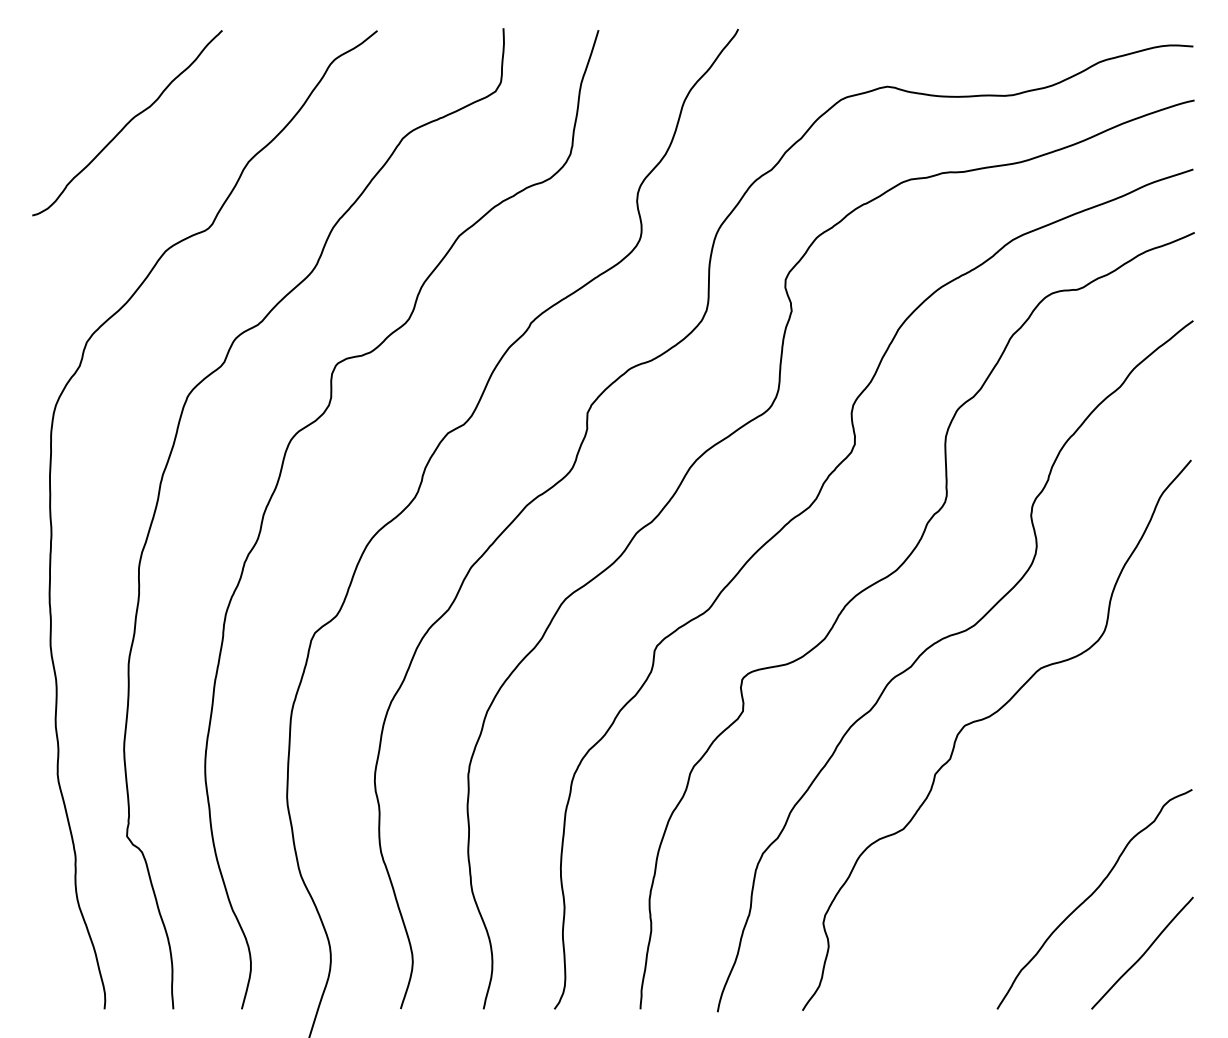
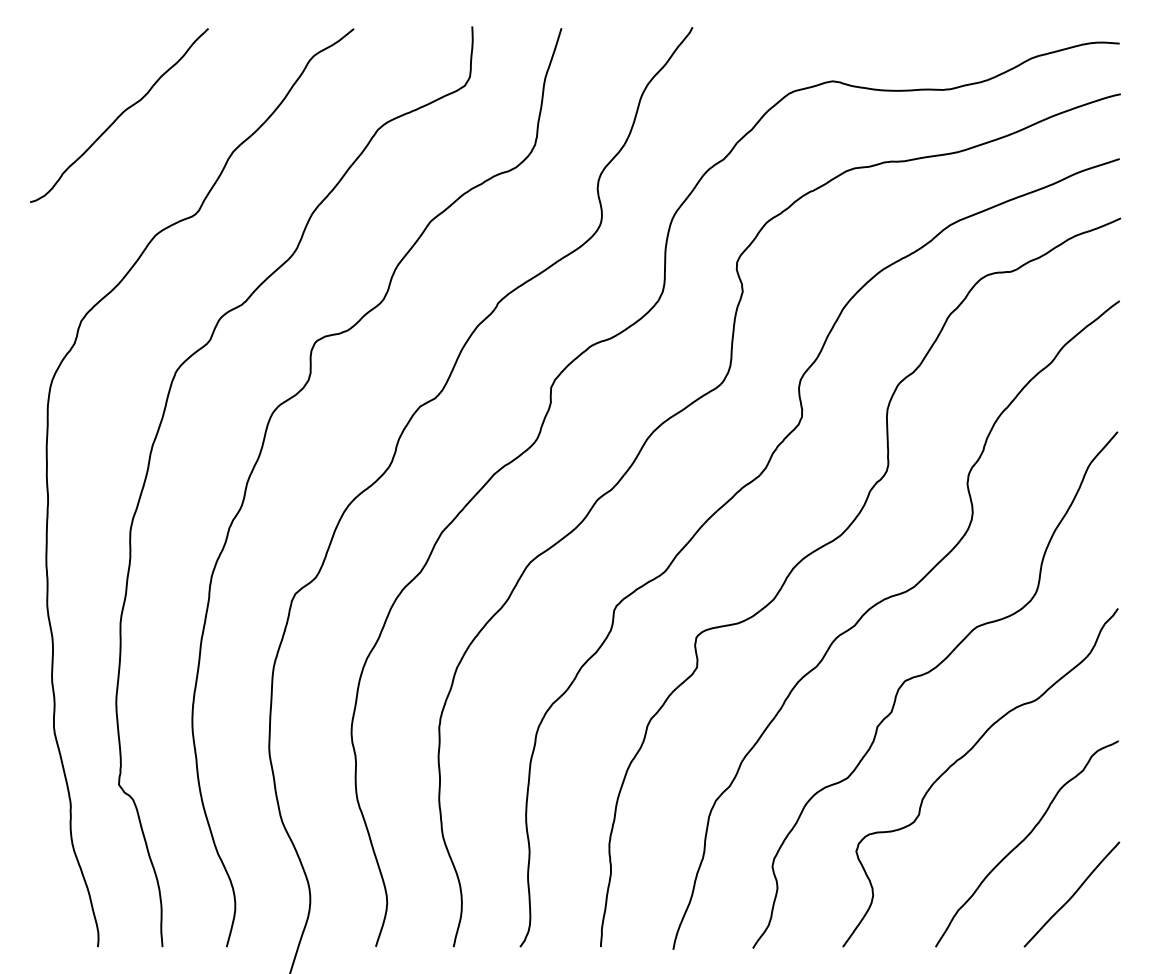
curve: (1025, 808) -> (962, 758), added

